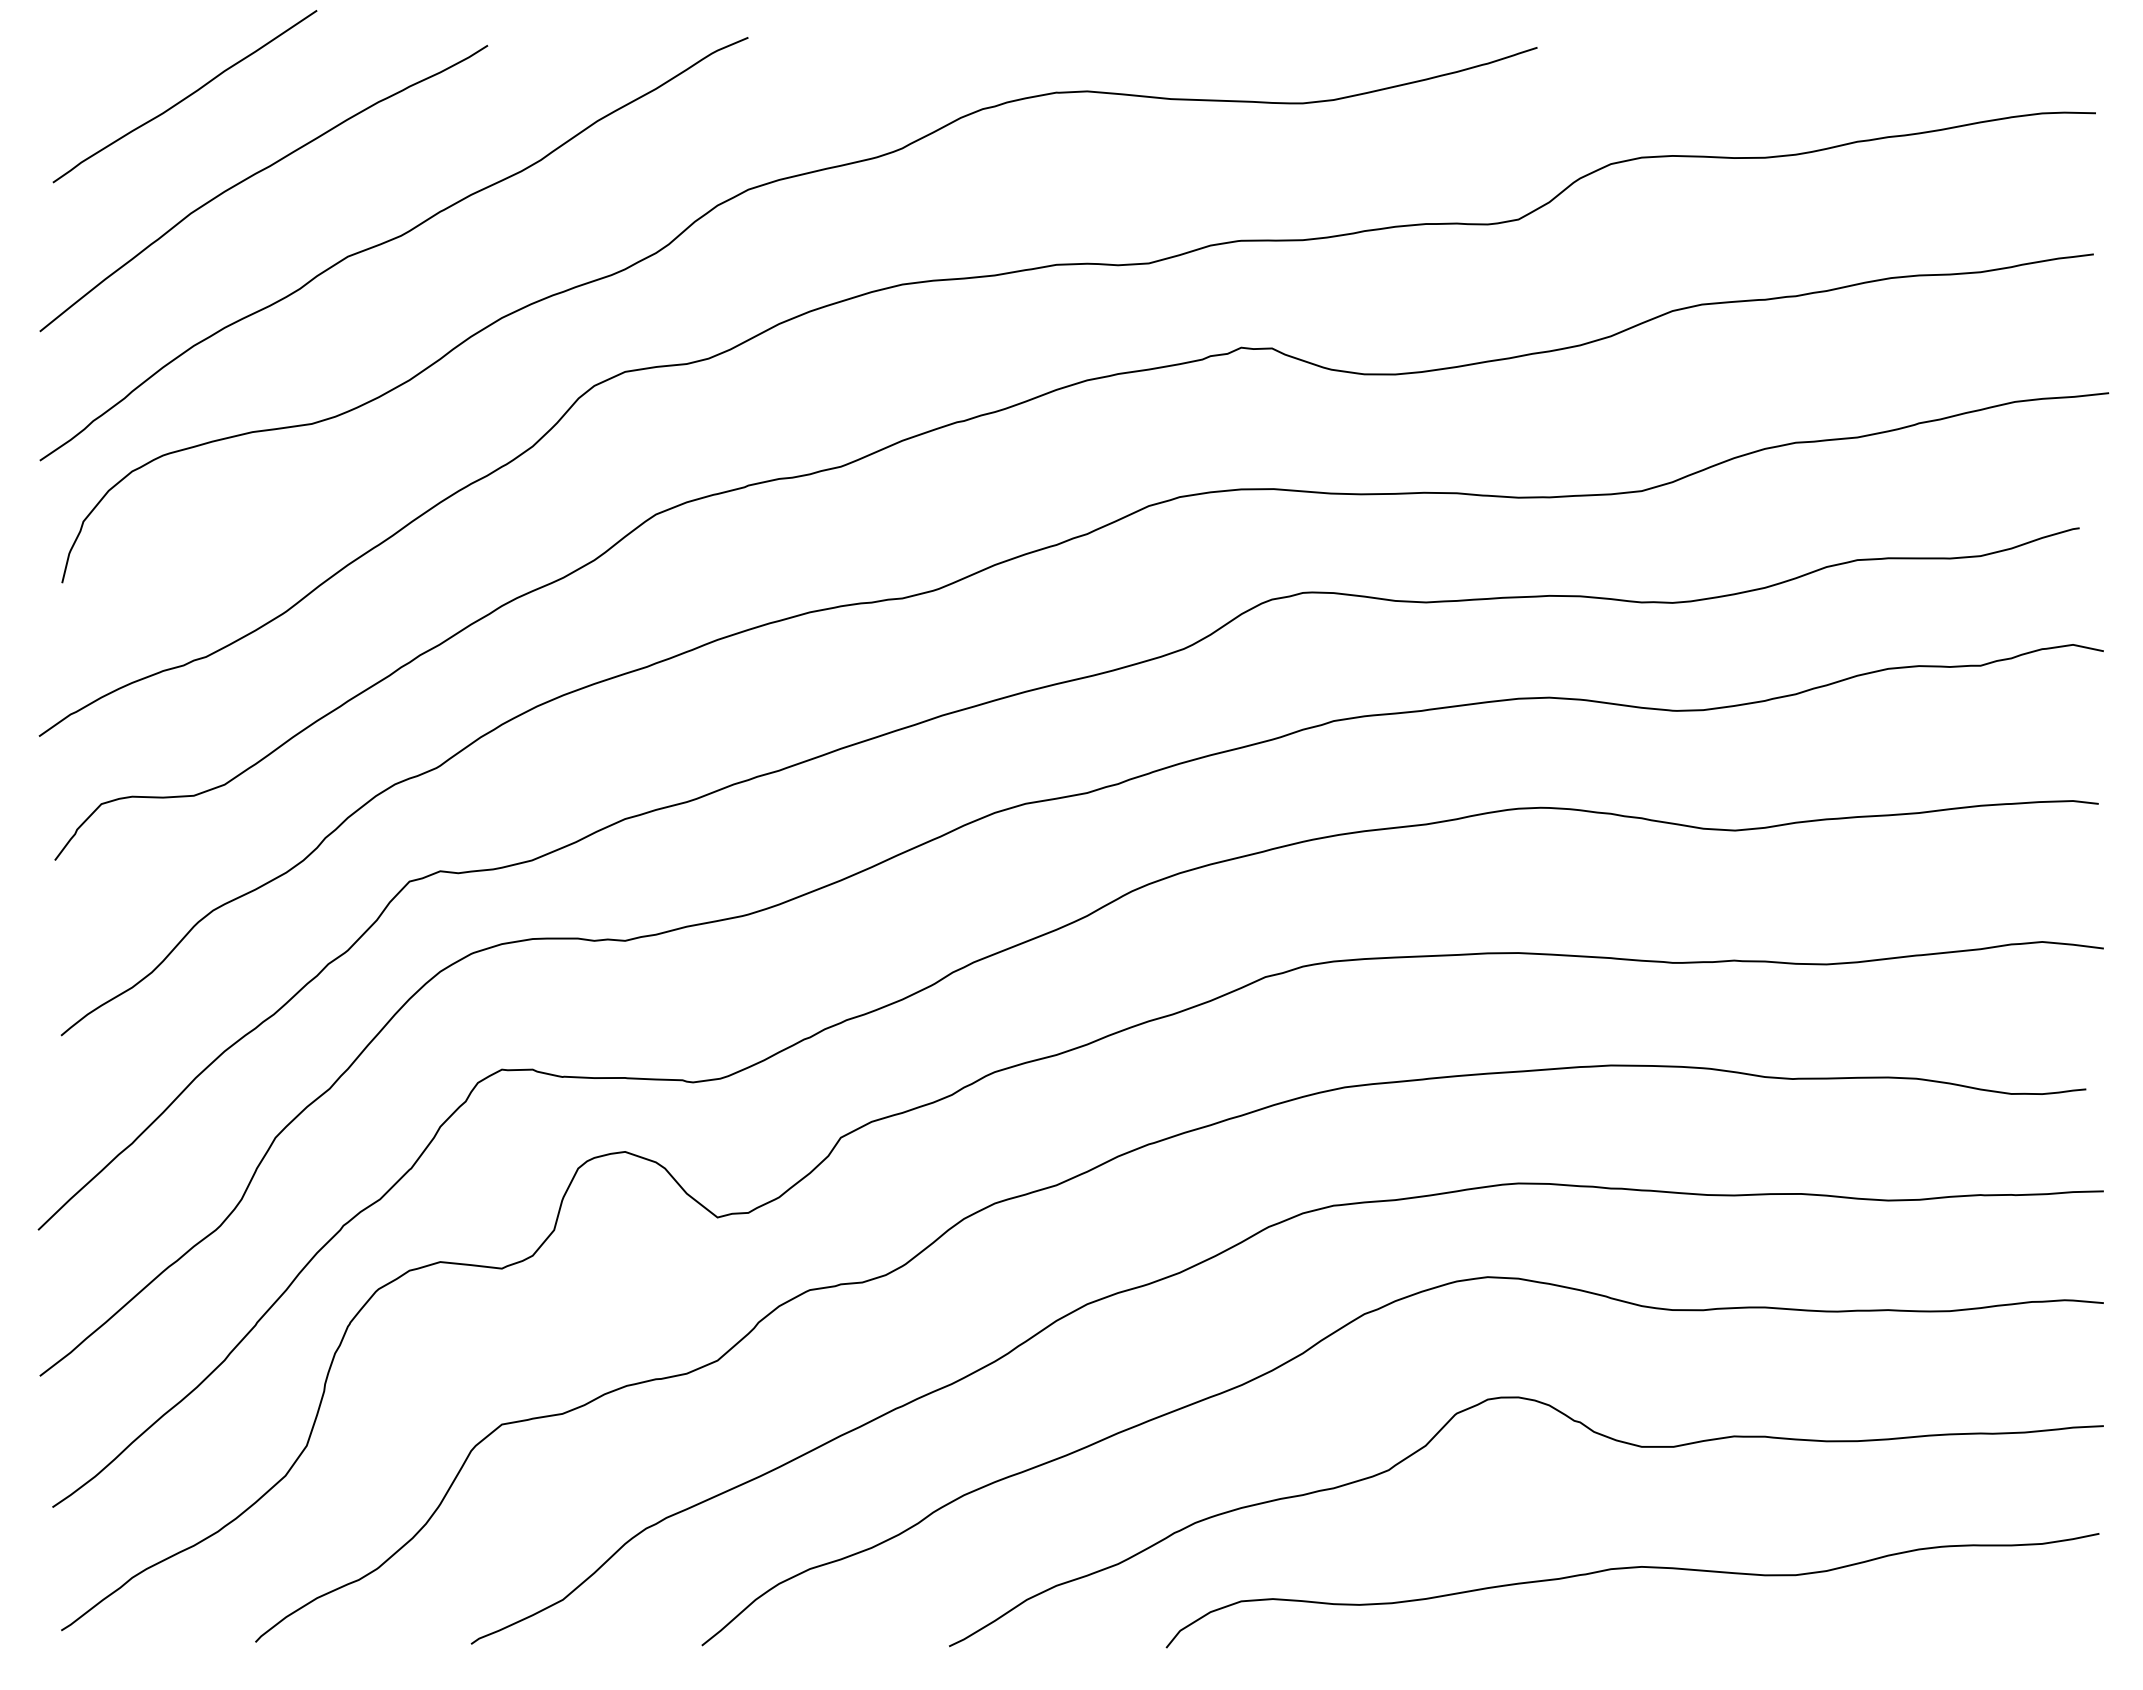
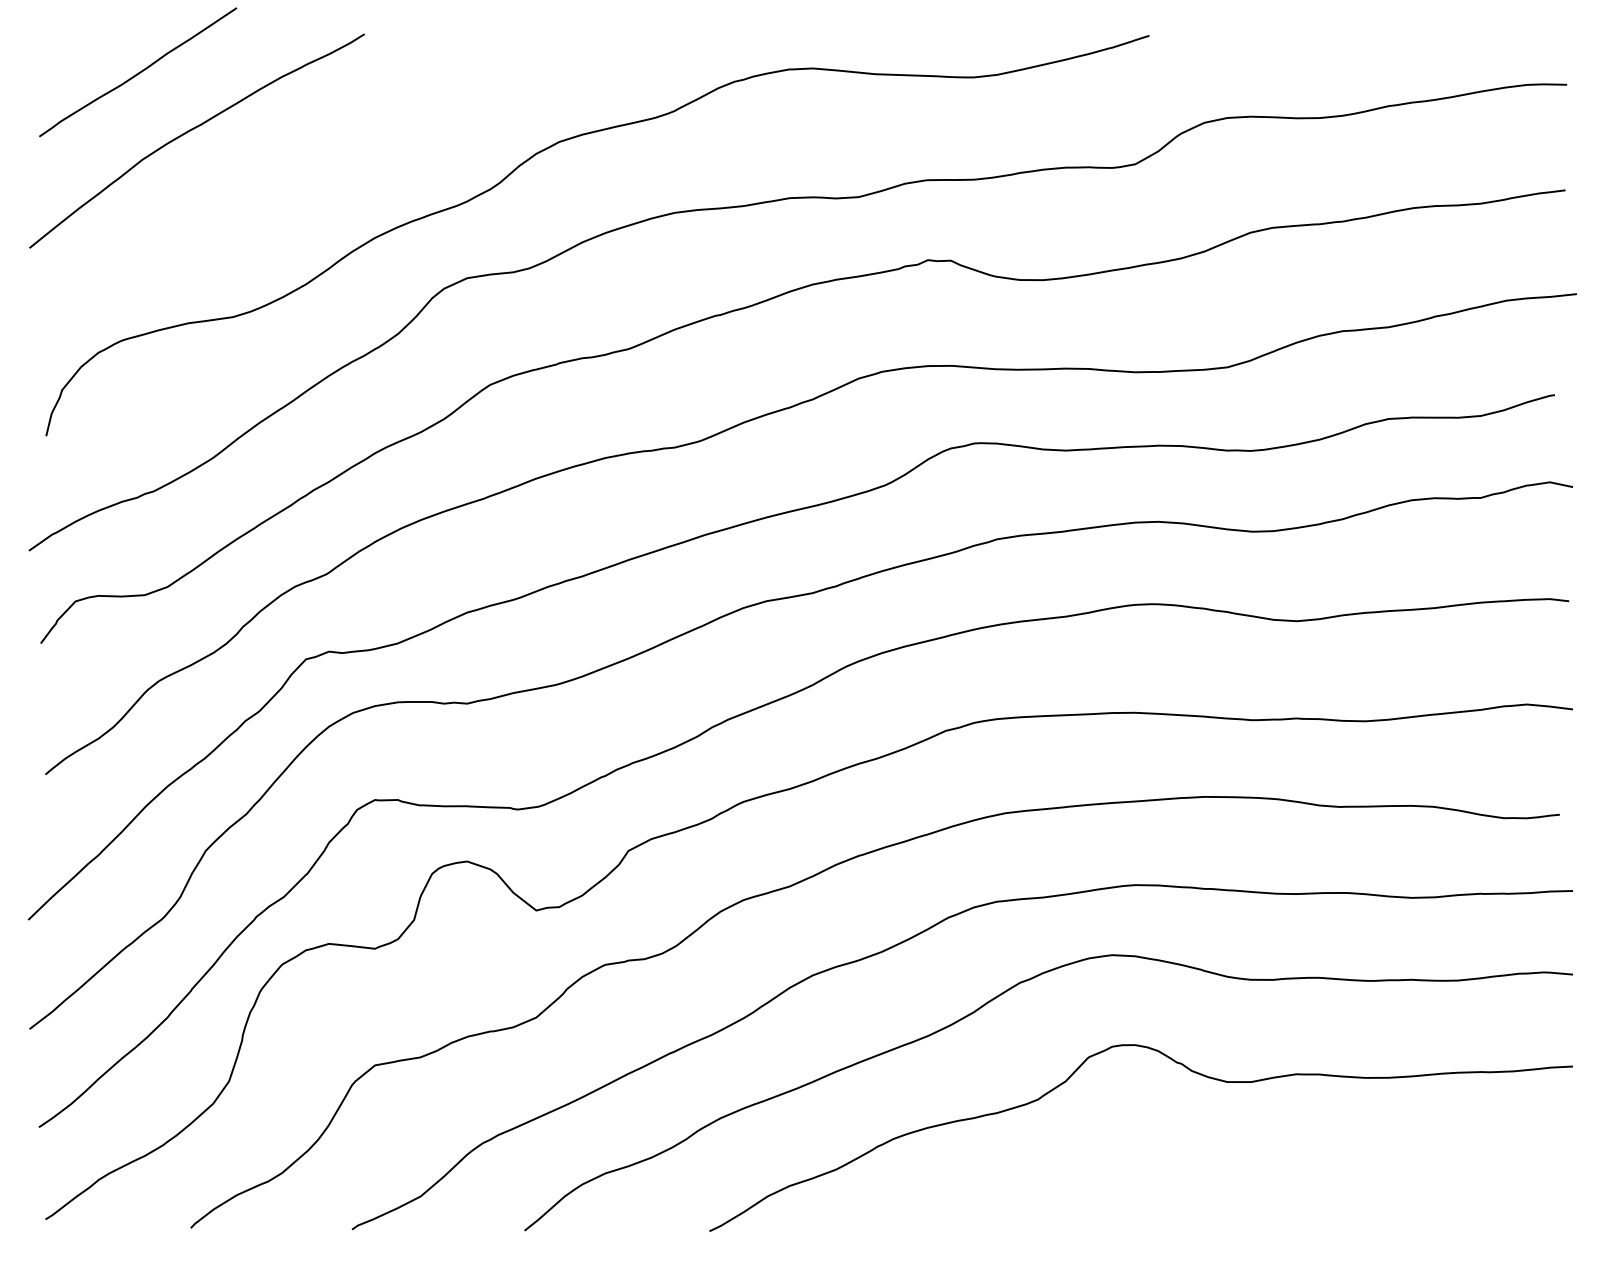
curve: (390, 241) -> (291, 180), removed
curve: (1632, 1568) -> (1220, 1173), removed

